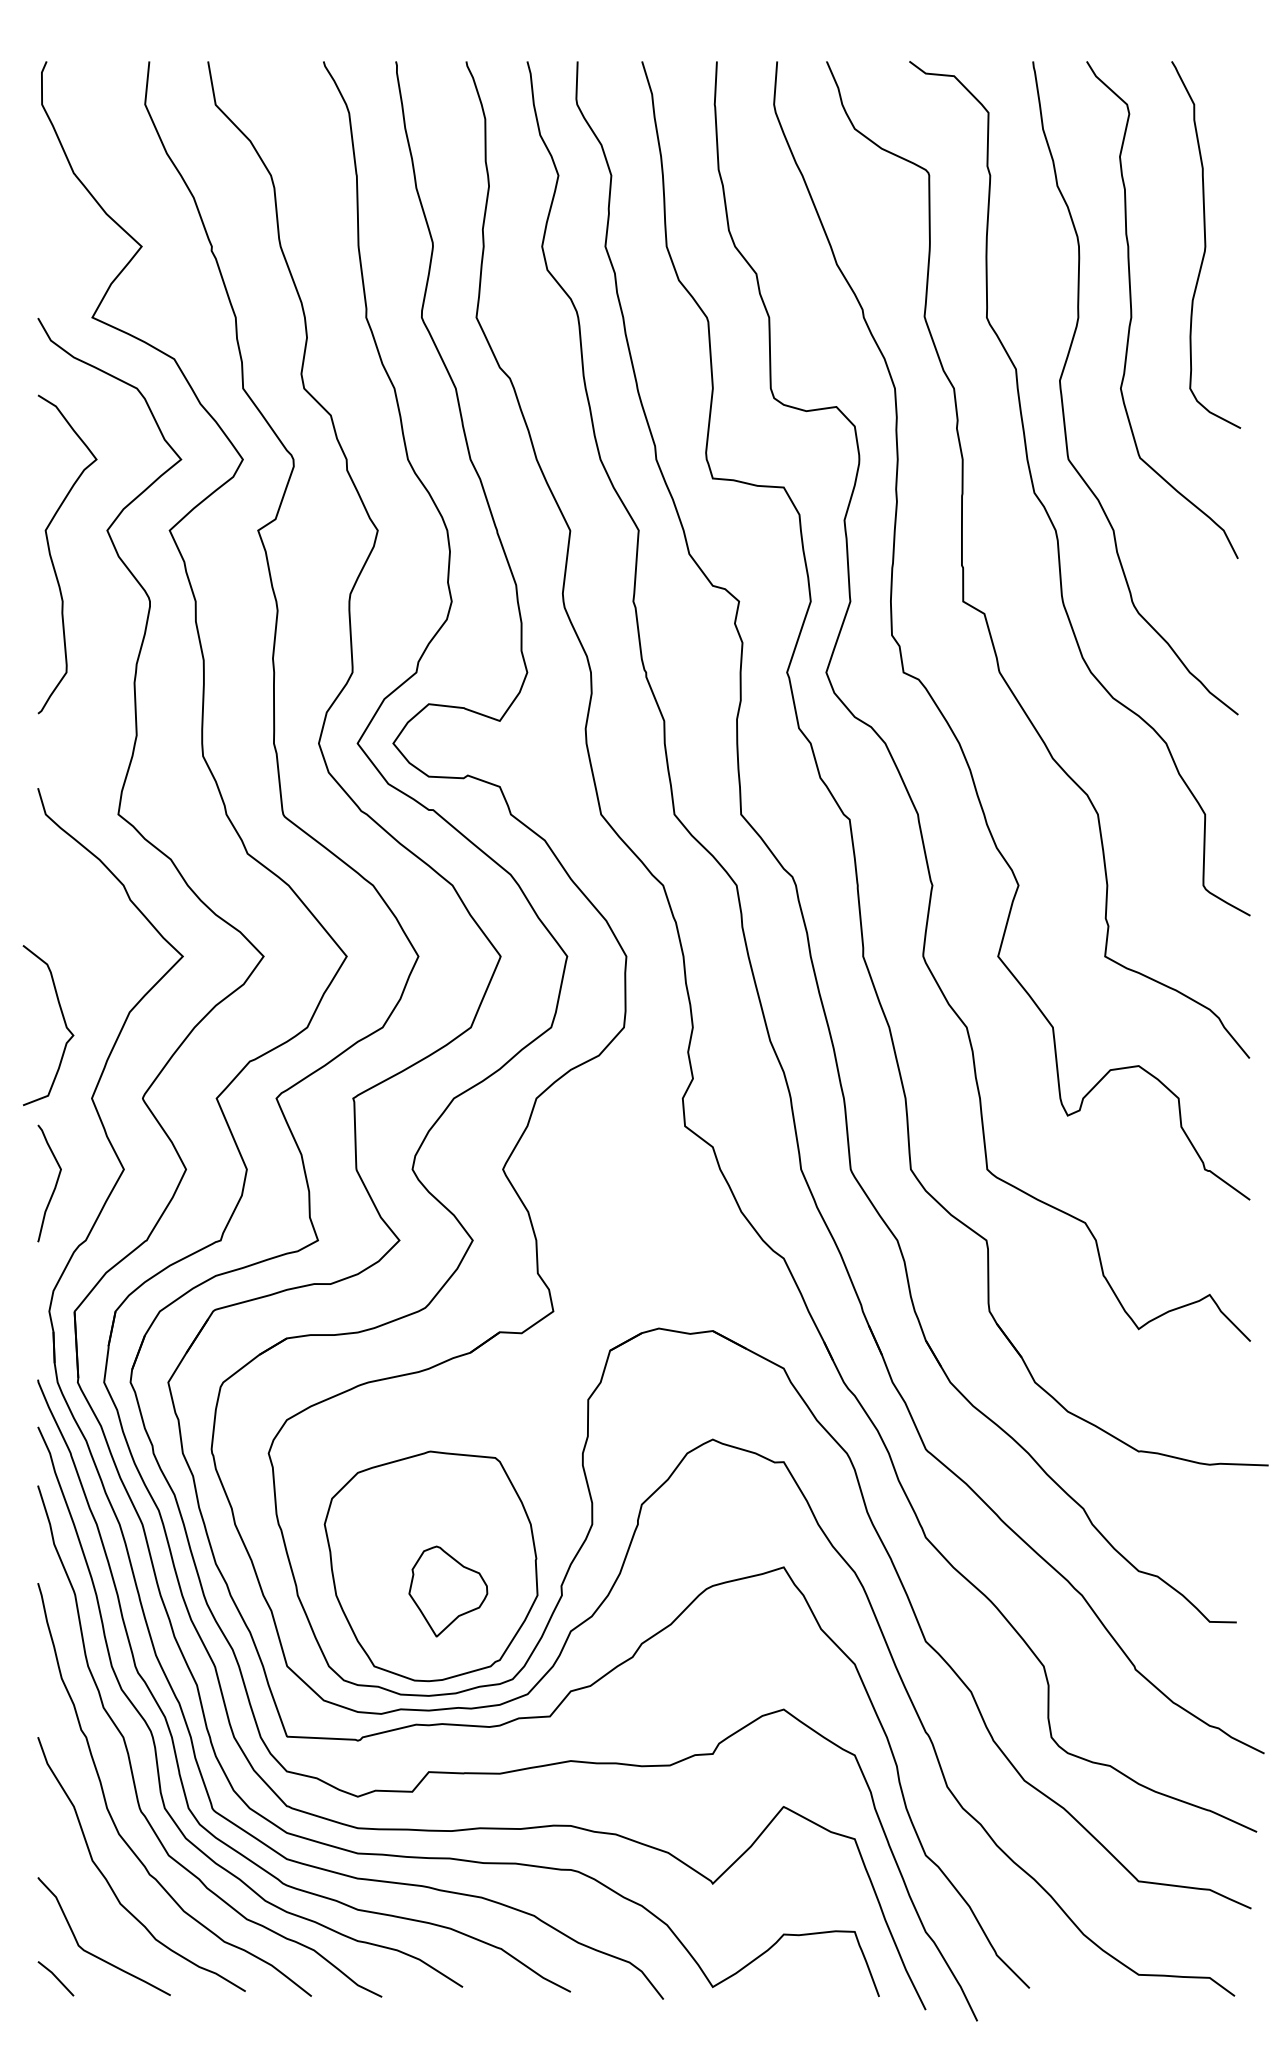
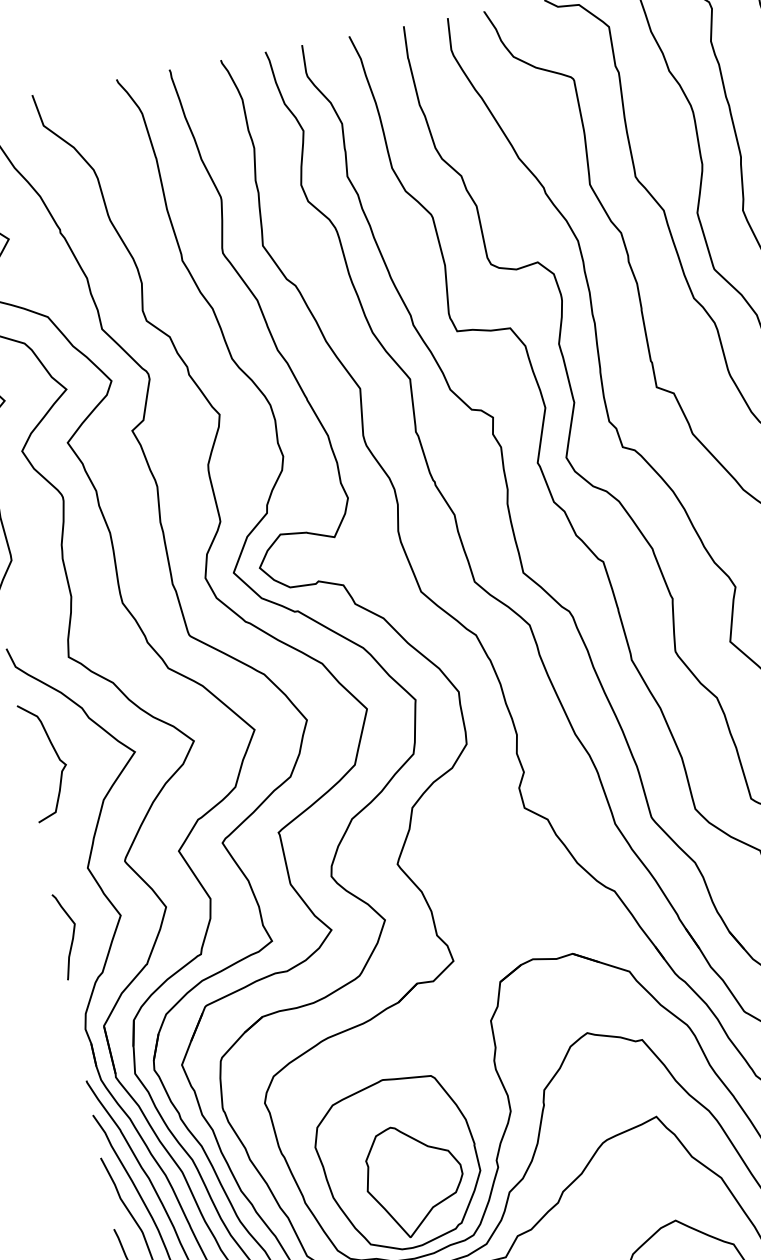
curve: (63, 1020) -> (56, 755), moved
part: (448, 1591) -> (414, 1179), size x1.67

